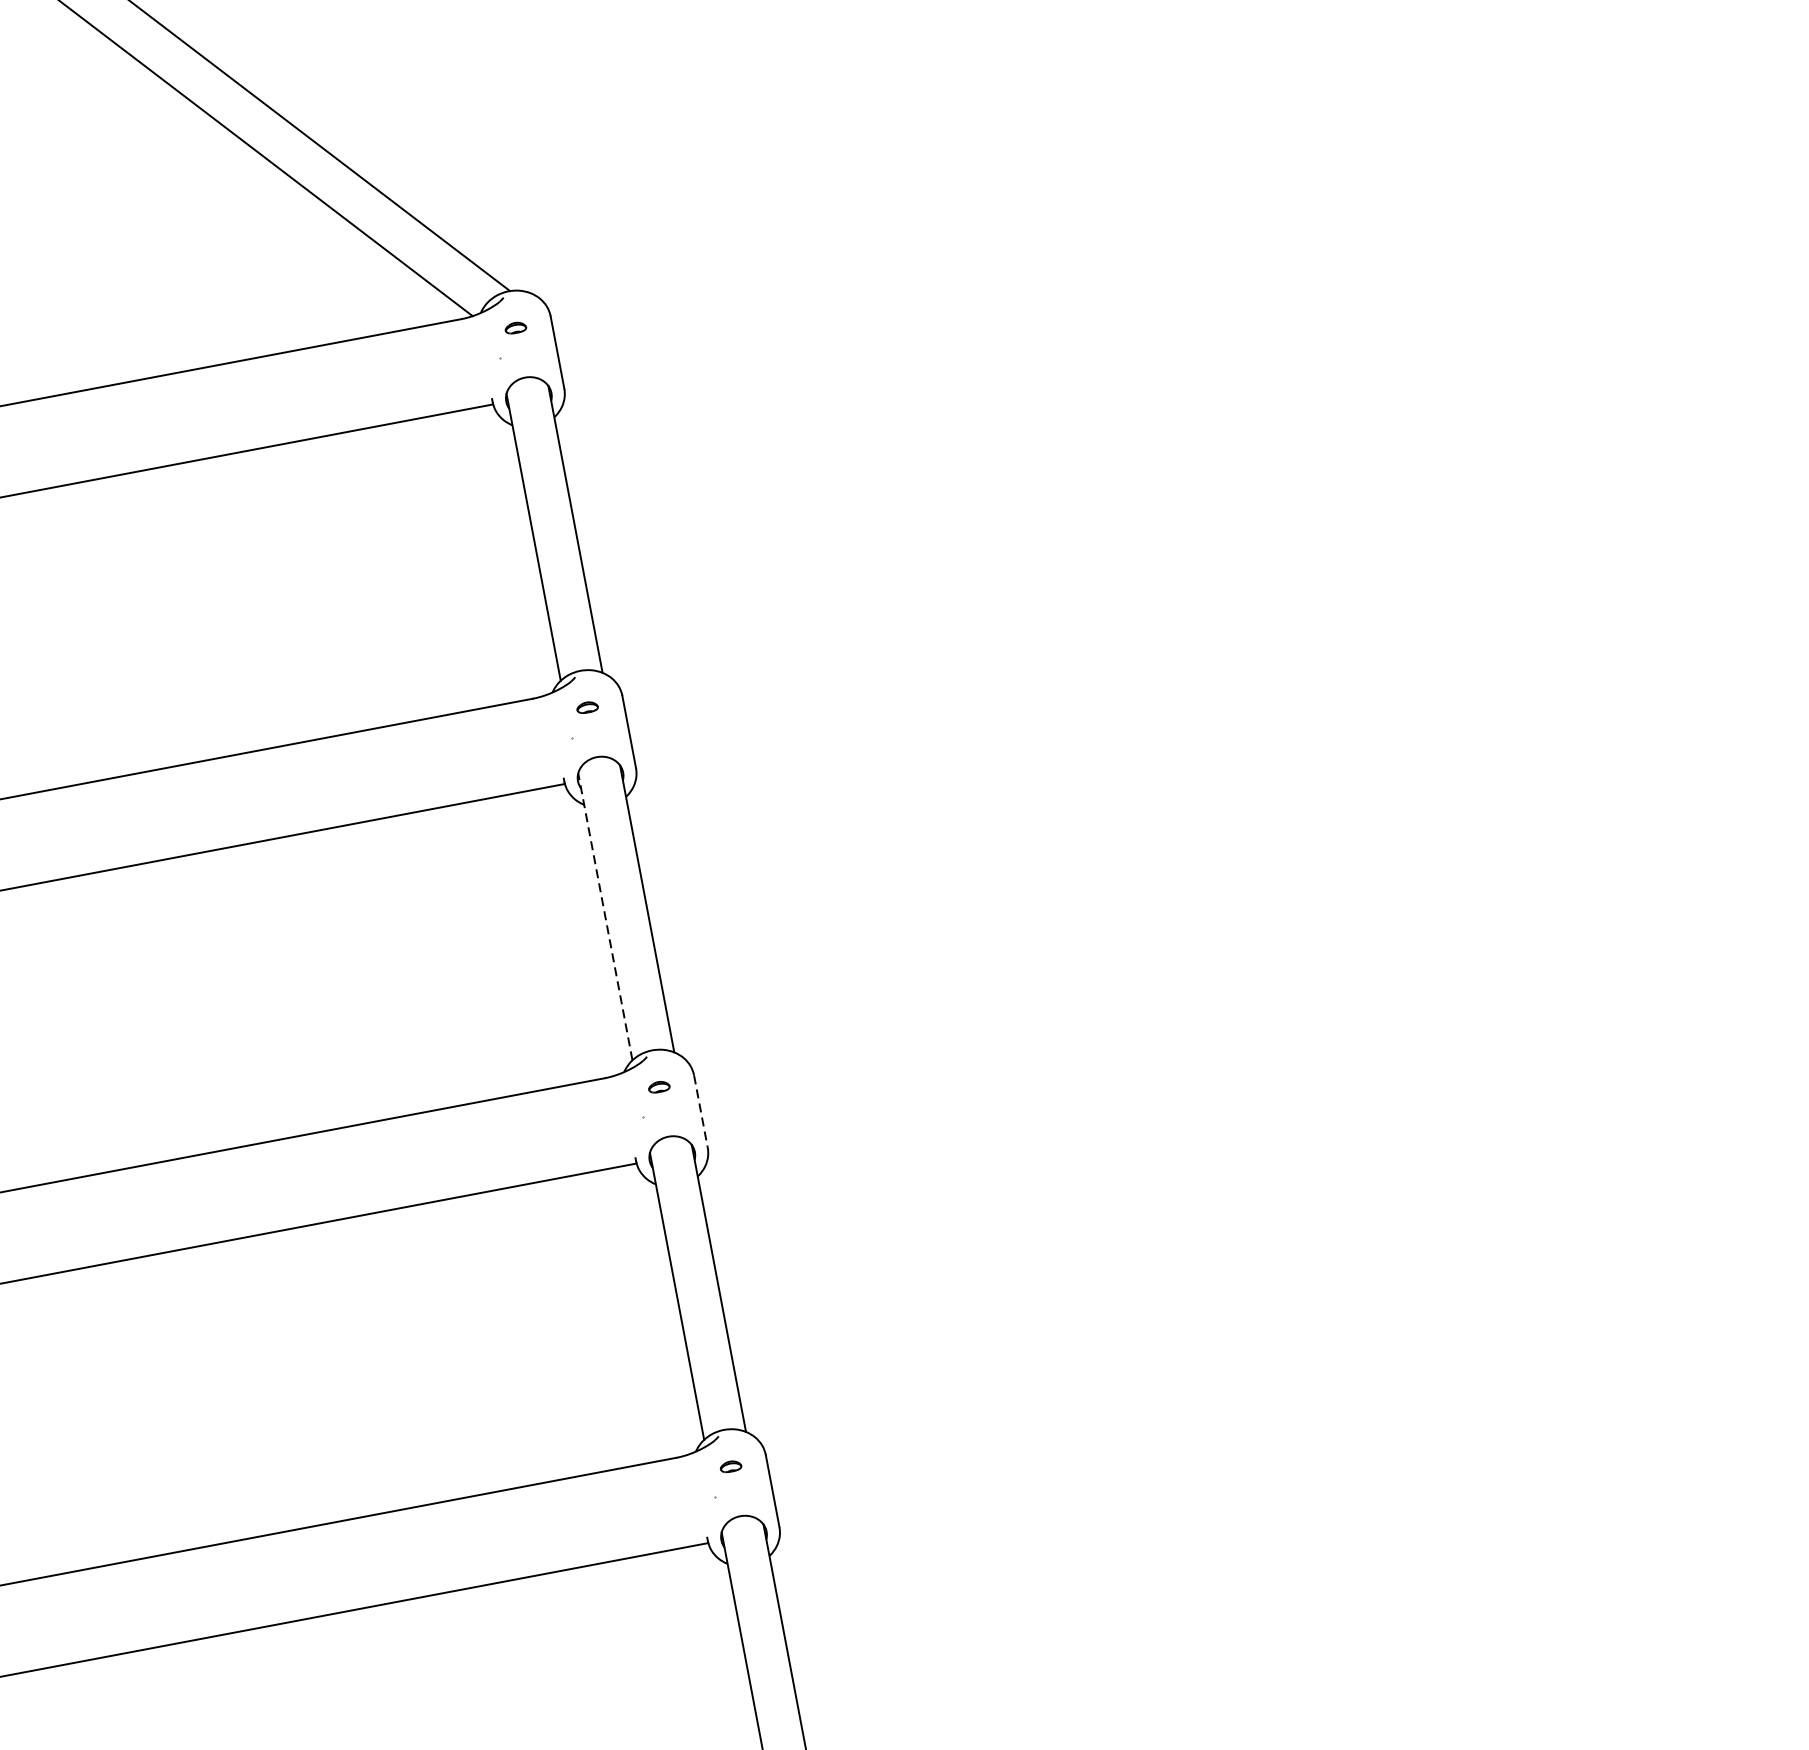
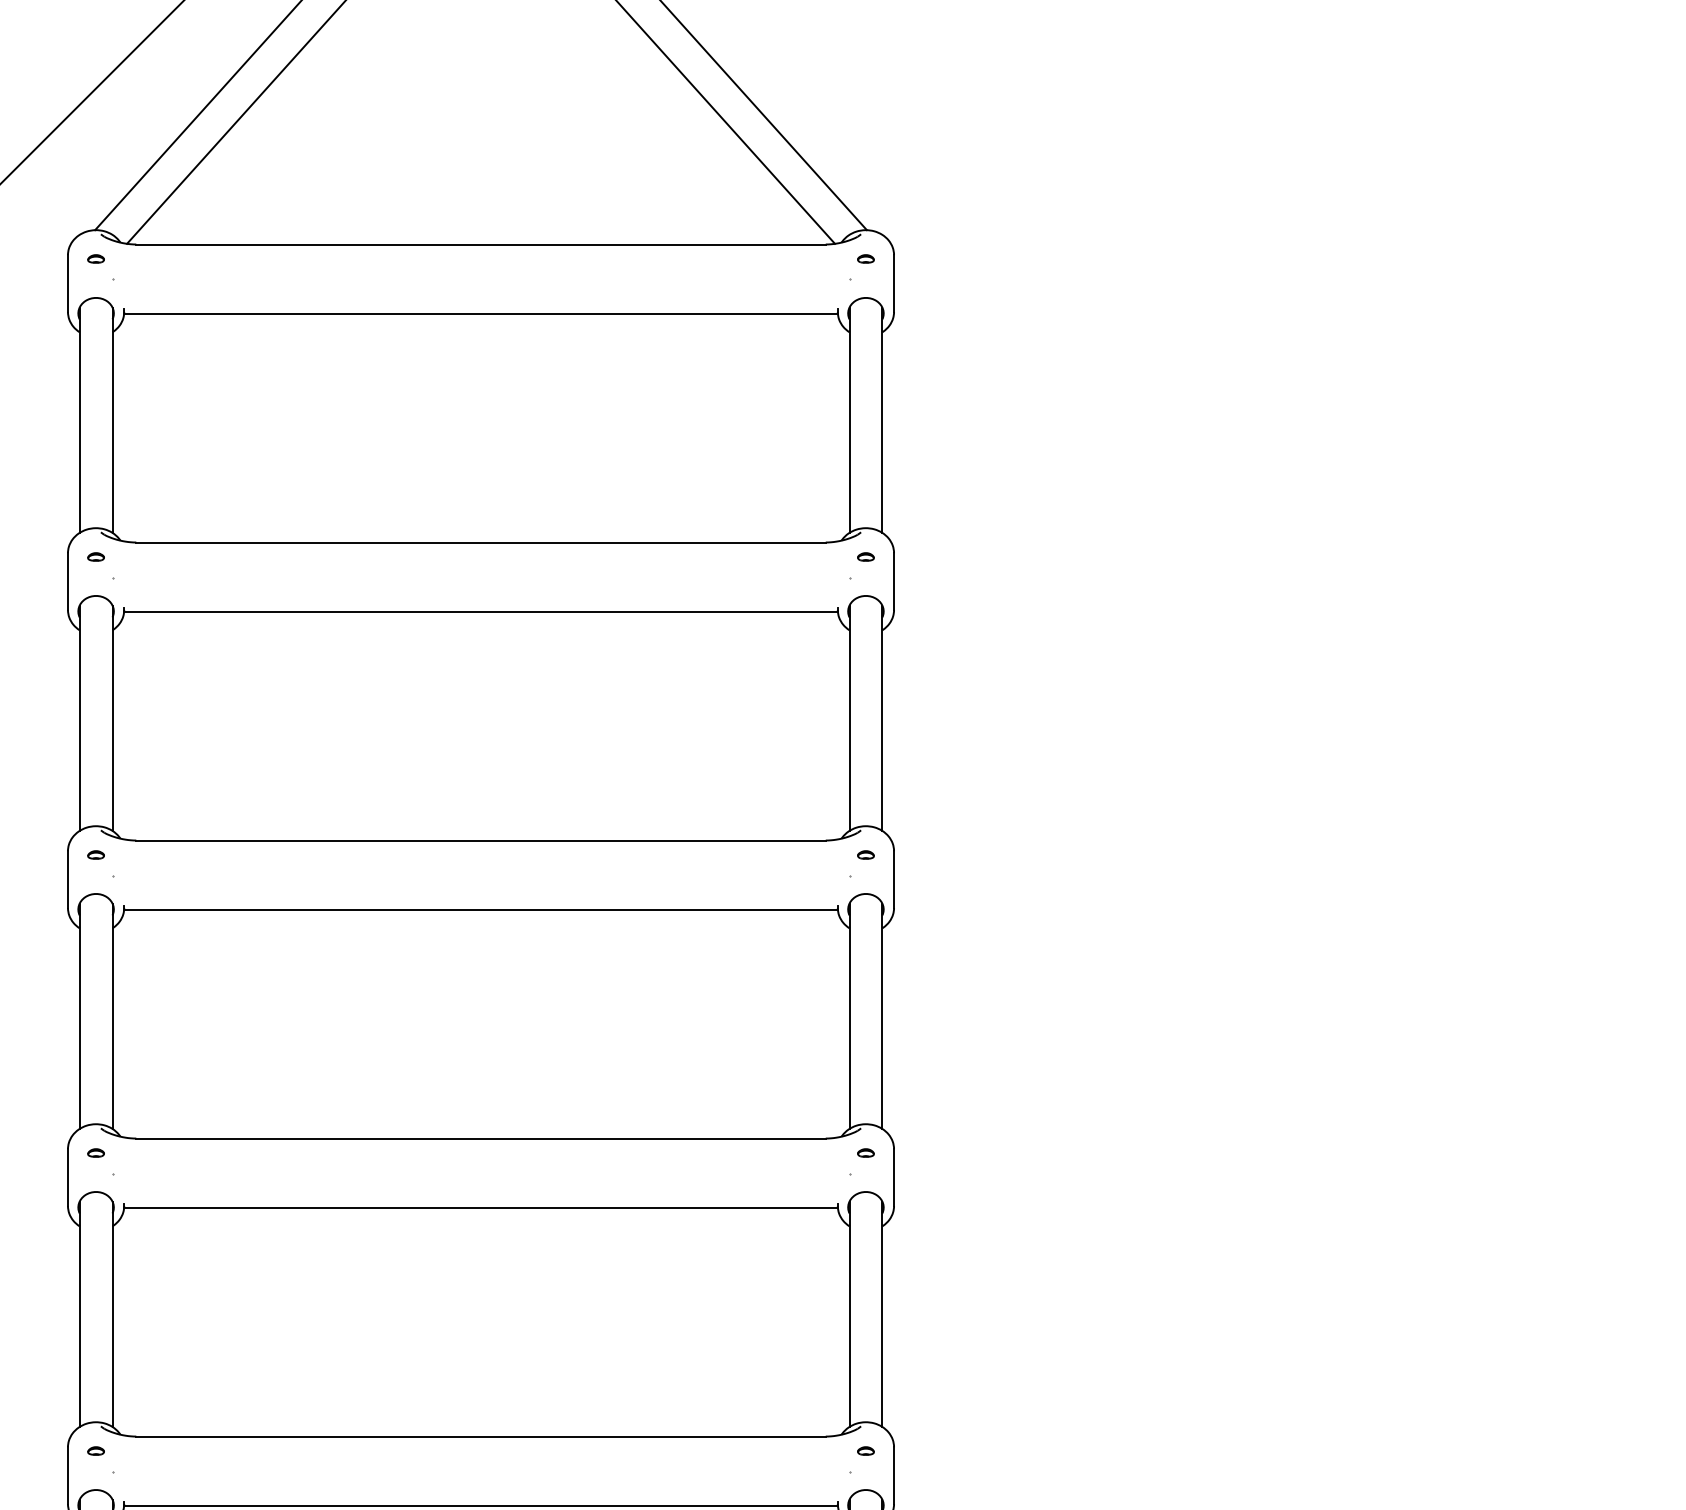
line: (605, 917) -> (849, 718), dashed -> solid
line: (701, 1112) -> (894, 880), dashed -> solid

